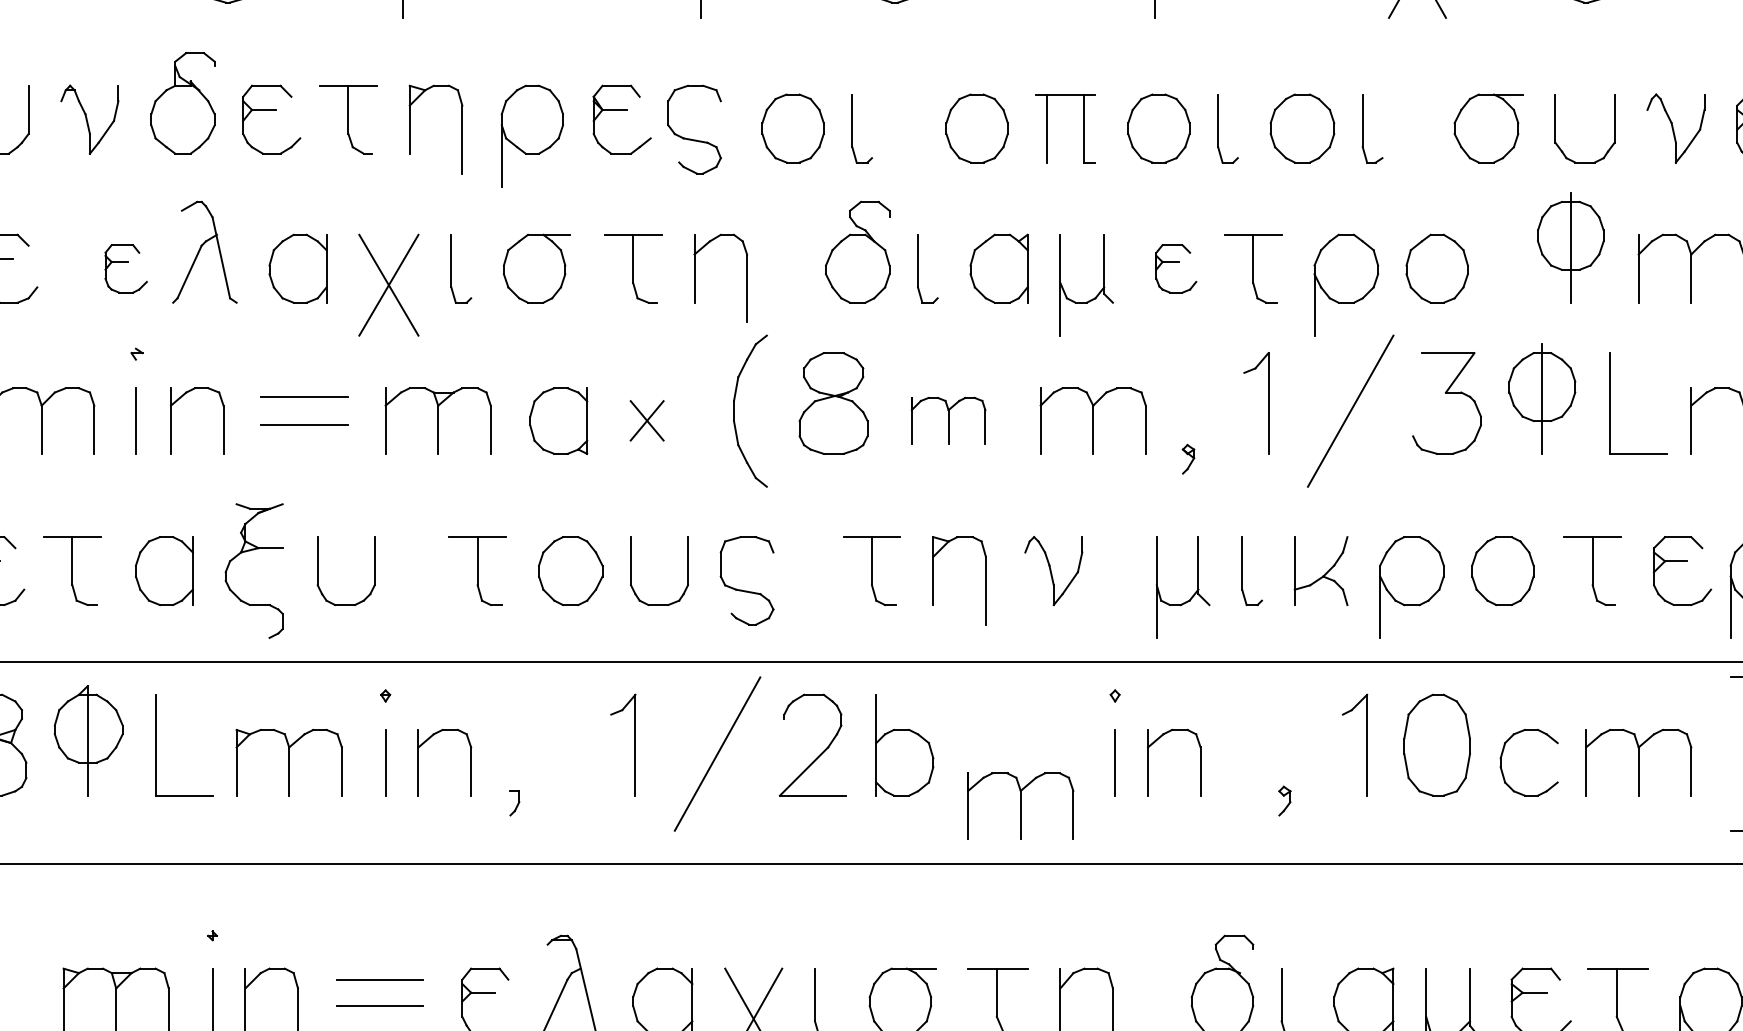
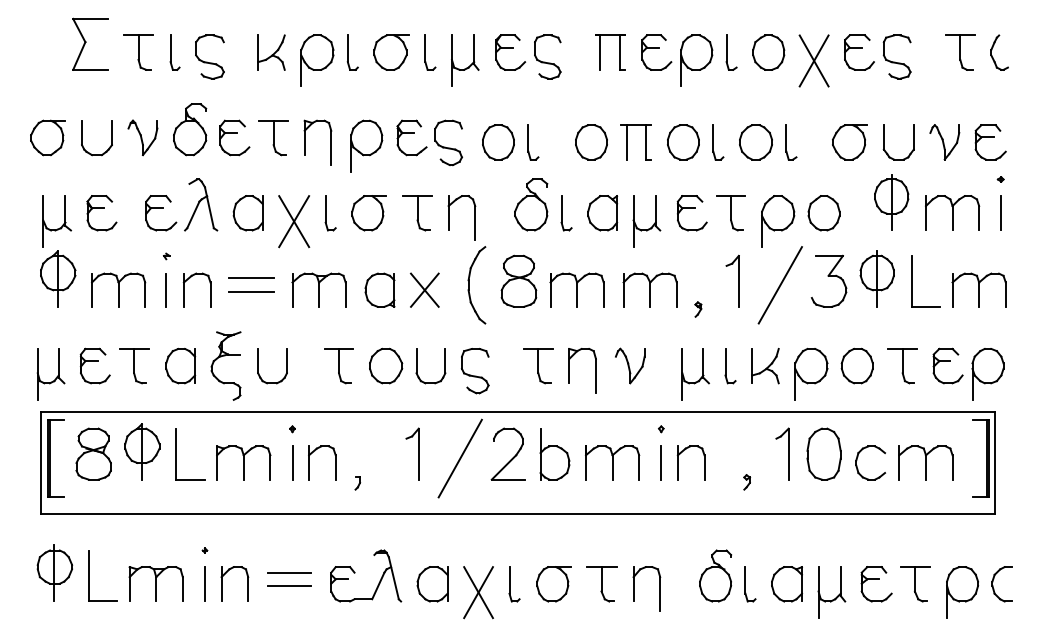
part: (126, 269) -> (161, 213), size x1.43
part: (1174, 269) -> (691, 213), size x1.43
part: (646, 419) -> (424, 289), size x1.67
part: (947, 419) -> (576, 289), size x1.43
part: (1020, 805) -> (612, 462), moved

